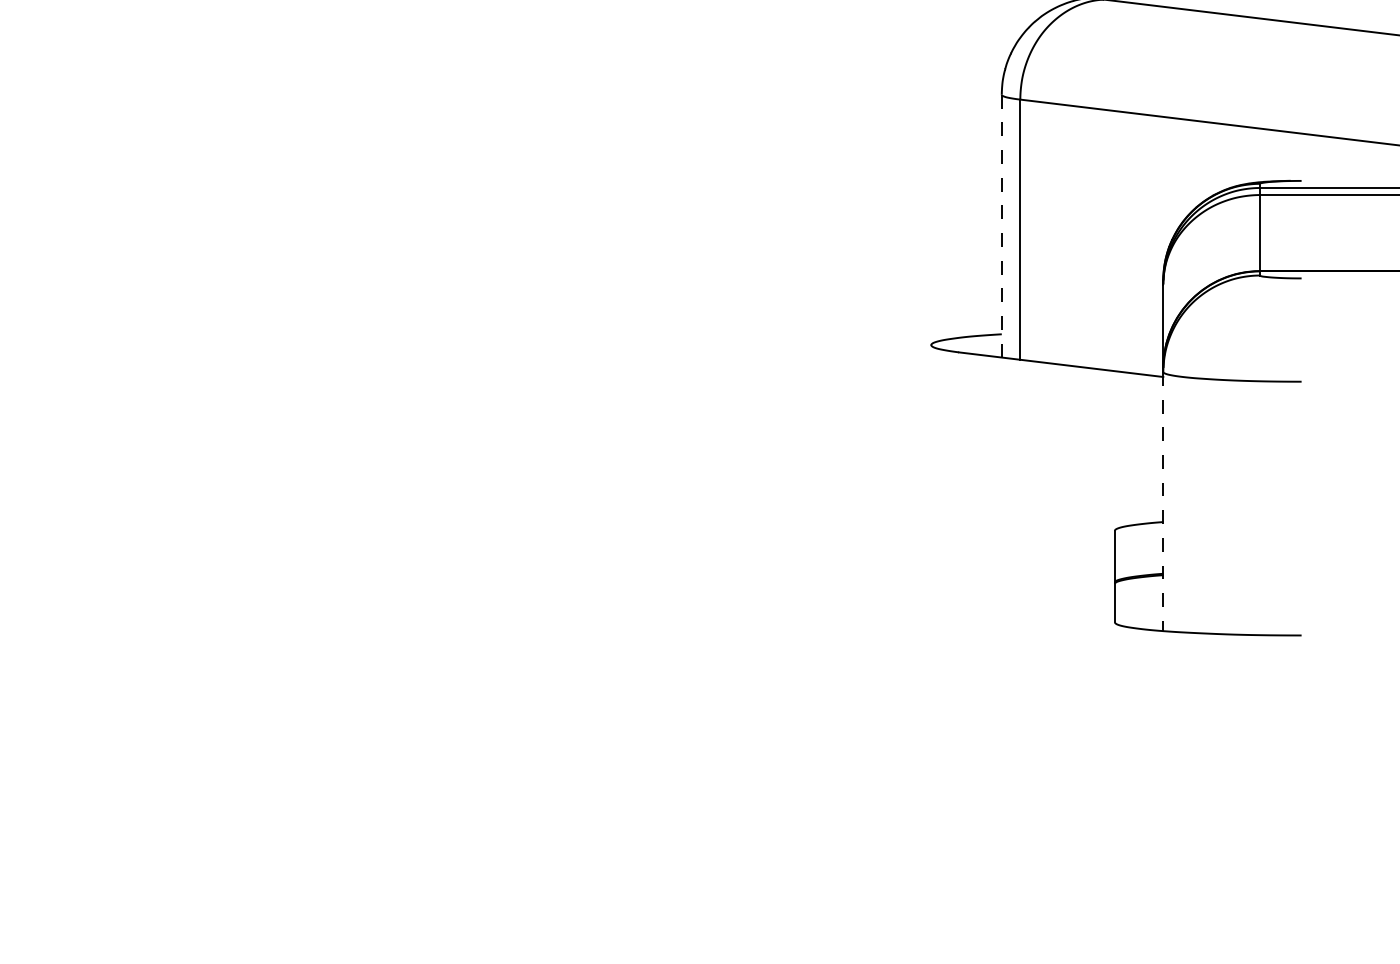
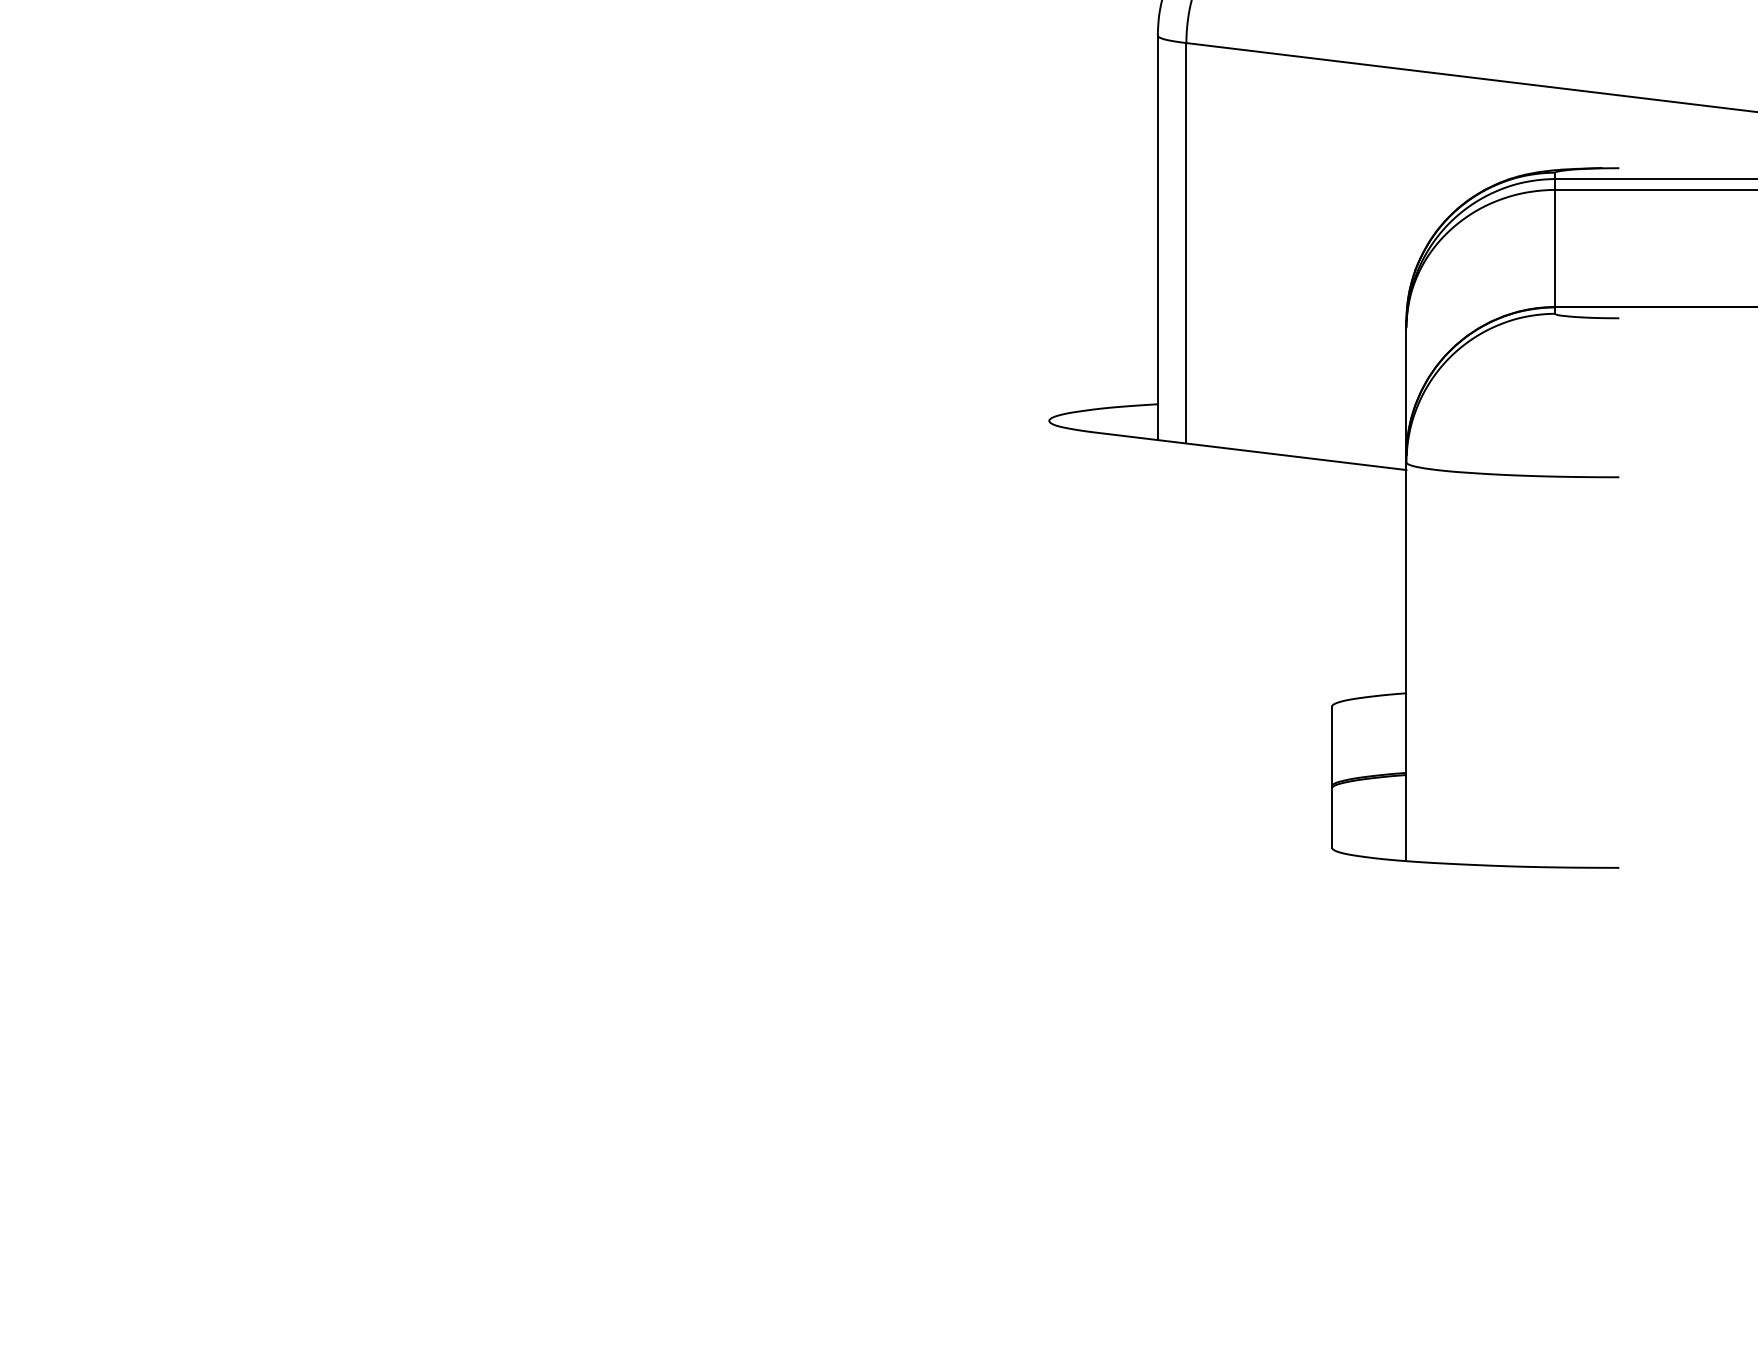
line: (1001, 225) -> (1157, 236), dashed -> solid
line: (1163, 501) -> (1406, 661), dashed -> solid

